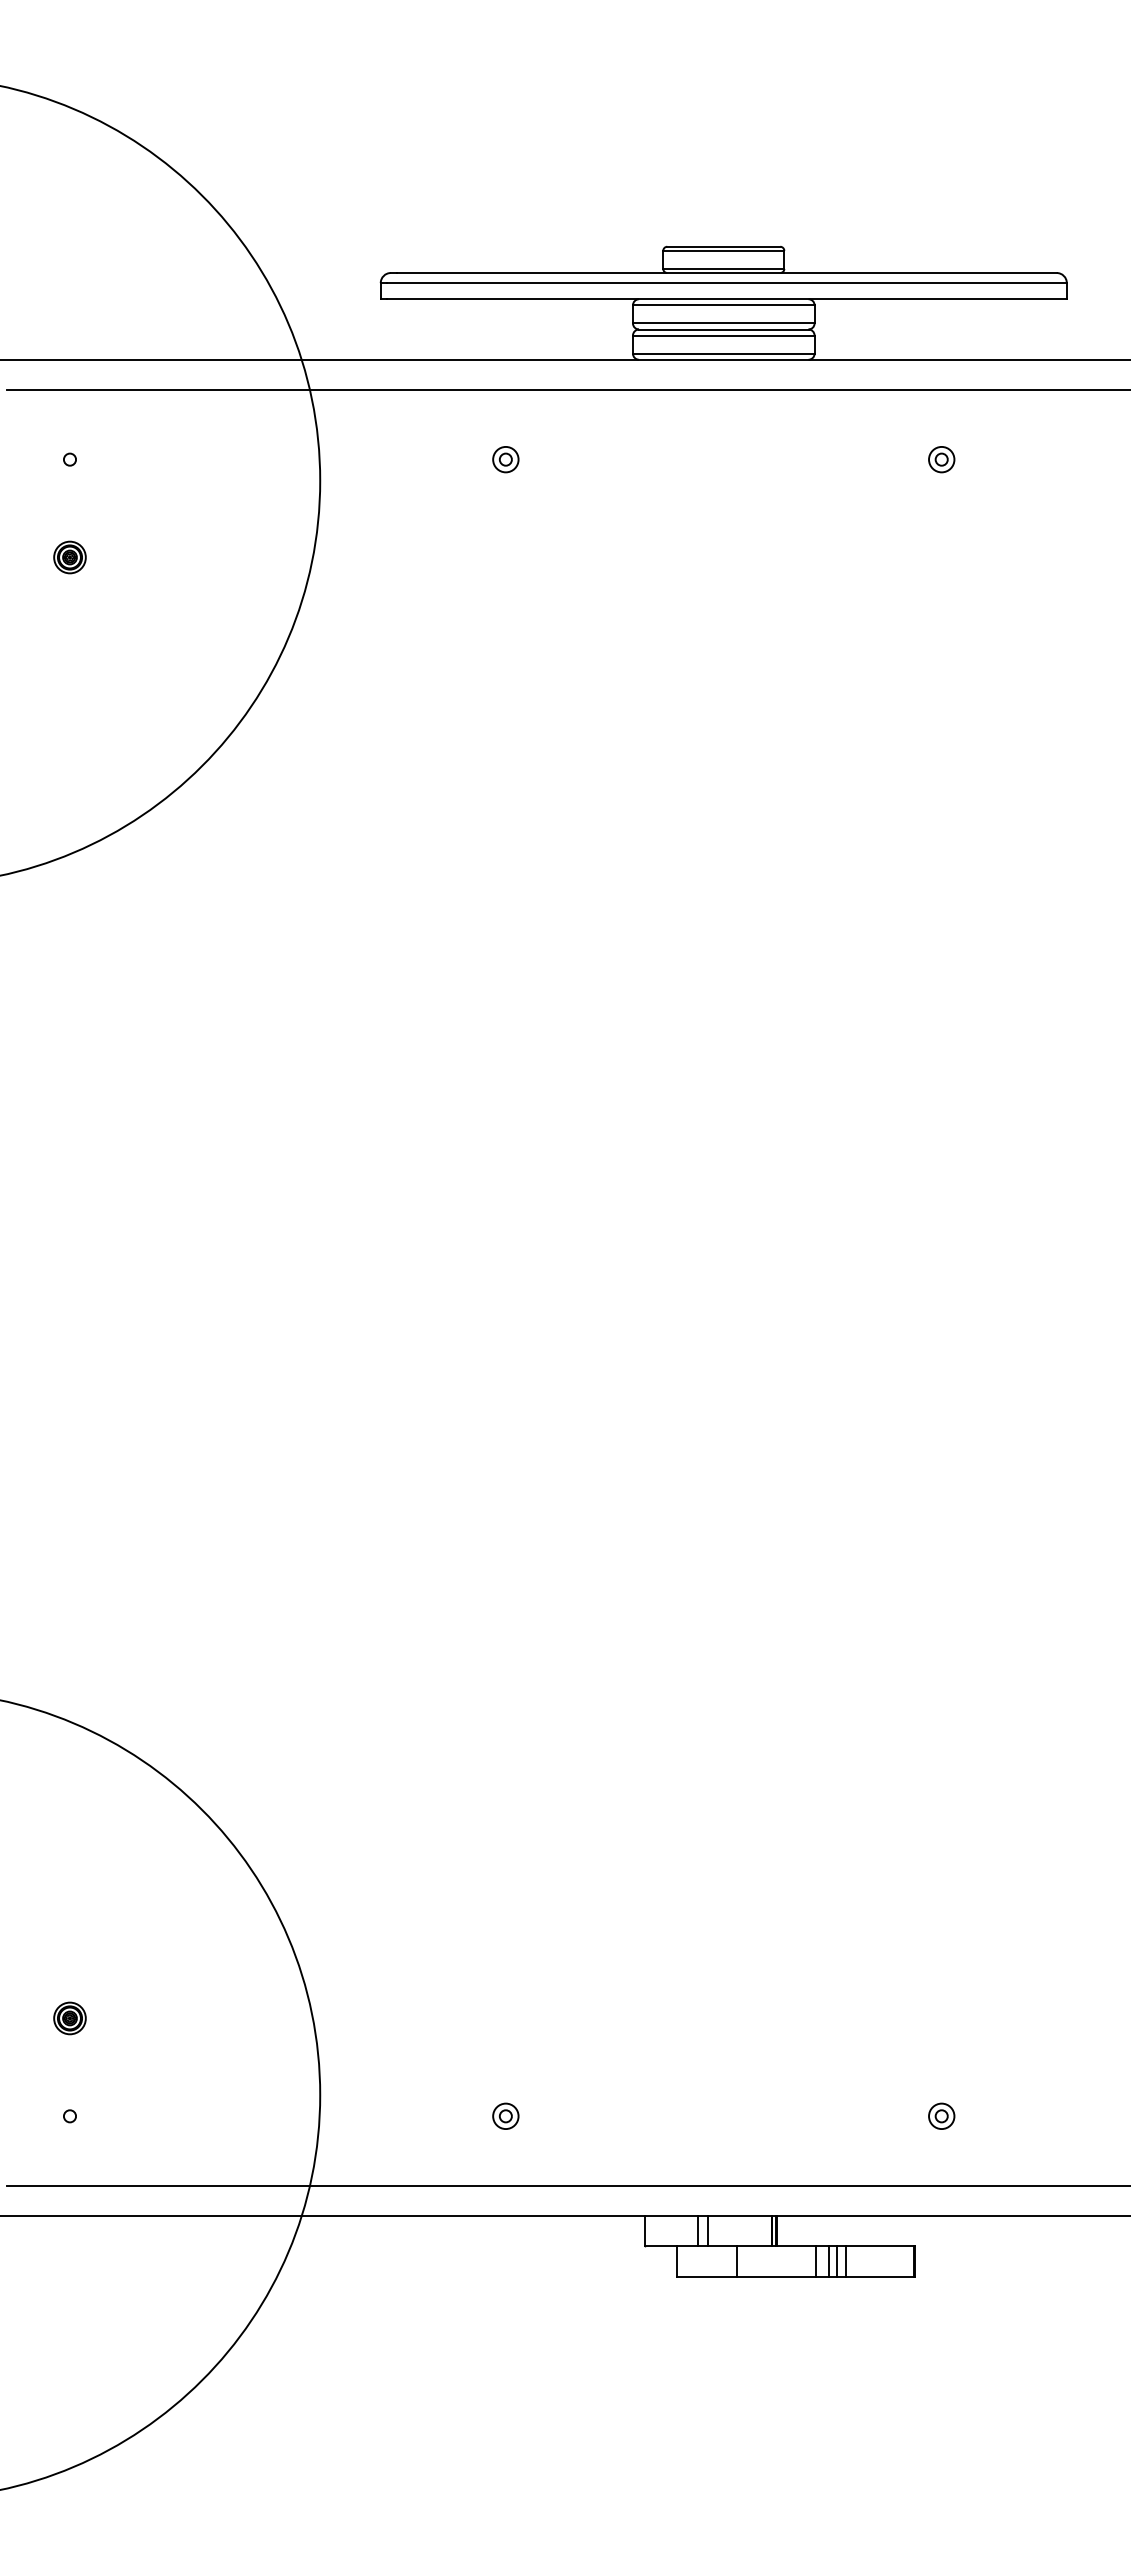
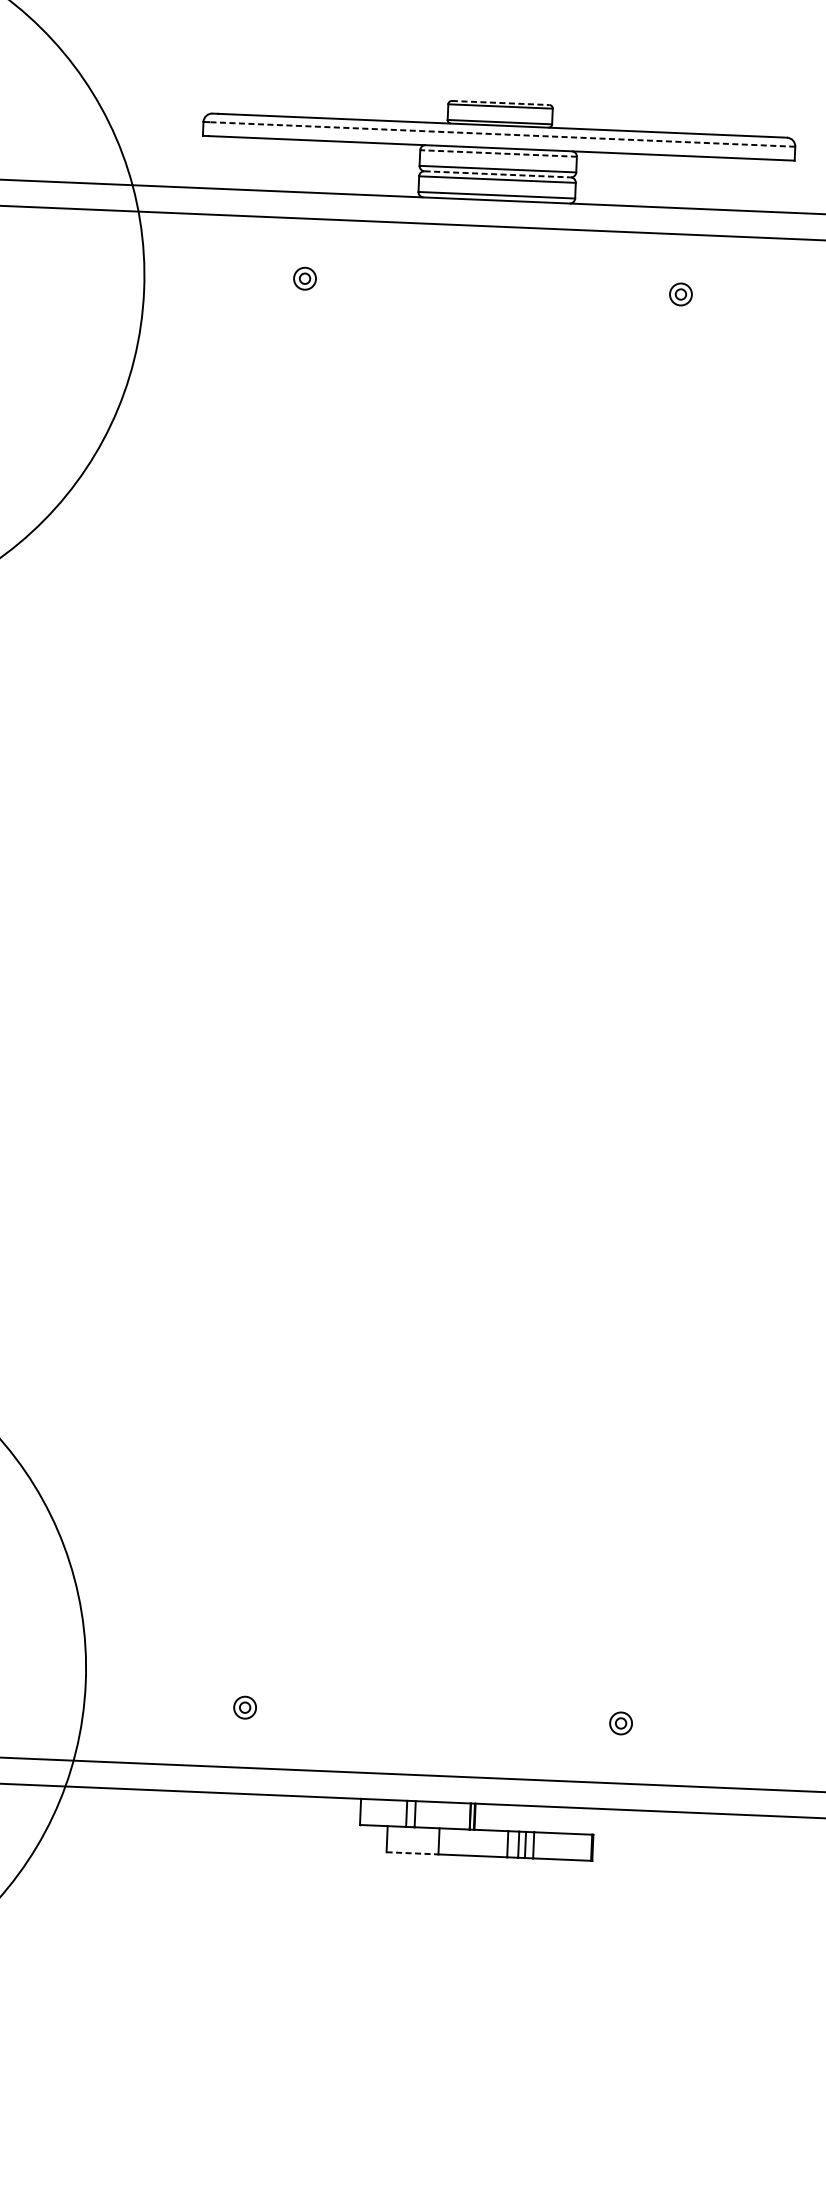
line: (723, 246) -> (500, 102), solid -> dashed
line: (727, 283) -> (502, 134), solid -> dashed
line: (723, 305) -> (498, 153), solid -> dashed
line: (723, 329) -> (497, 174), solid -> dashed
line: (707, 2276) -> (413, 1853), solid -> dashed

